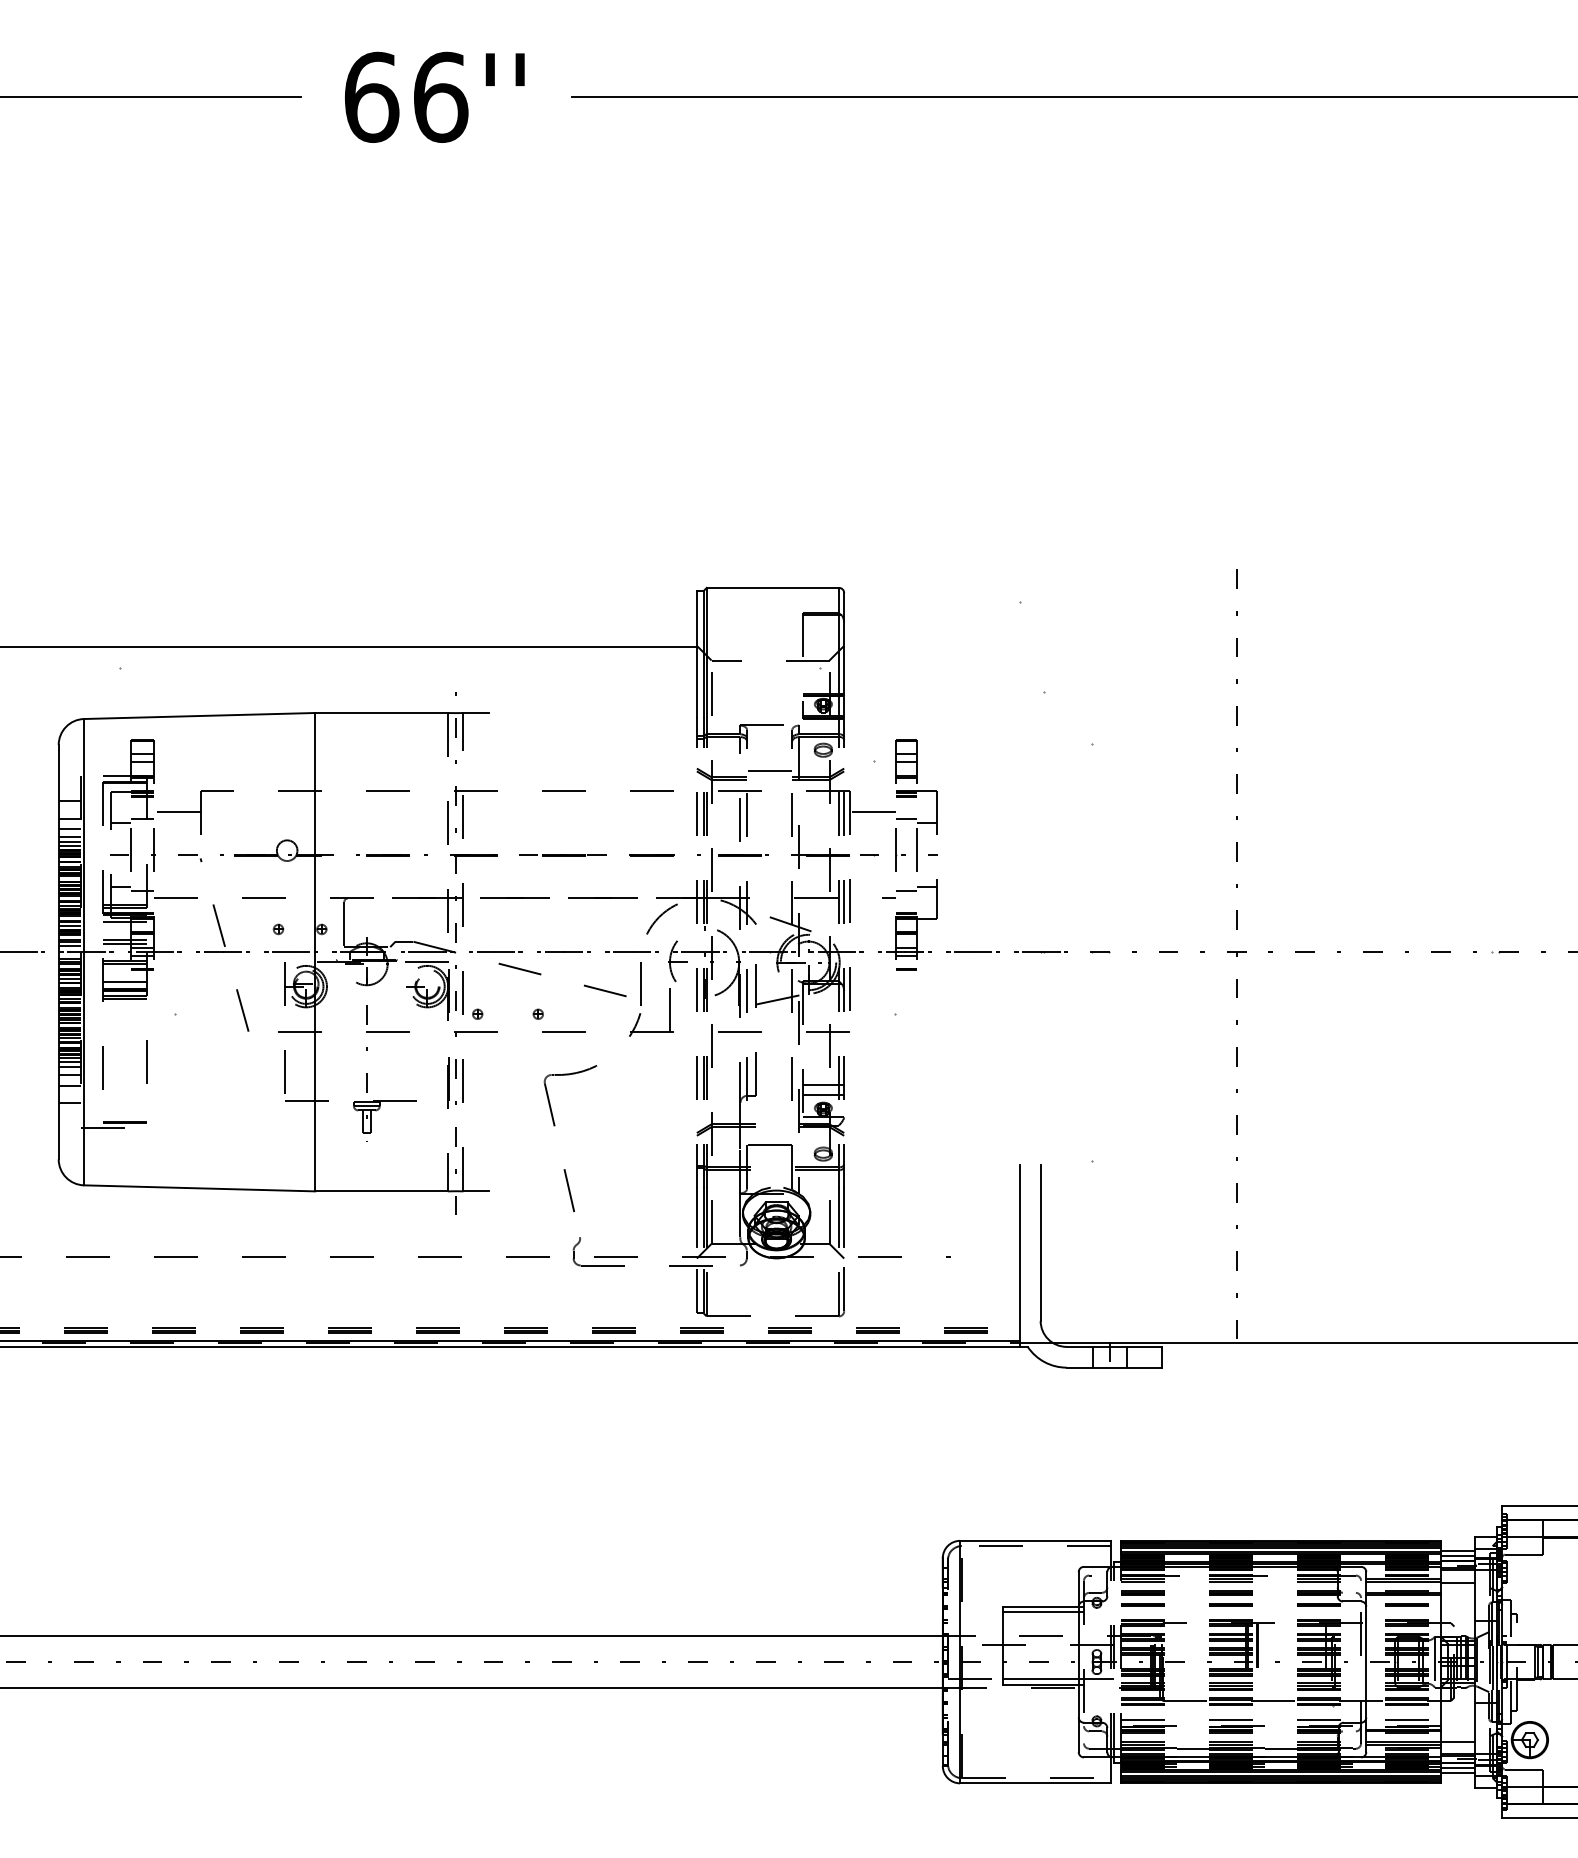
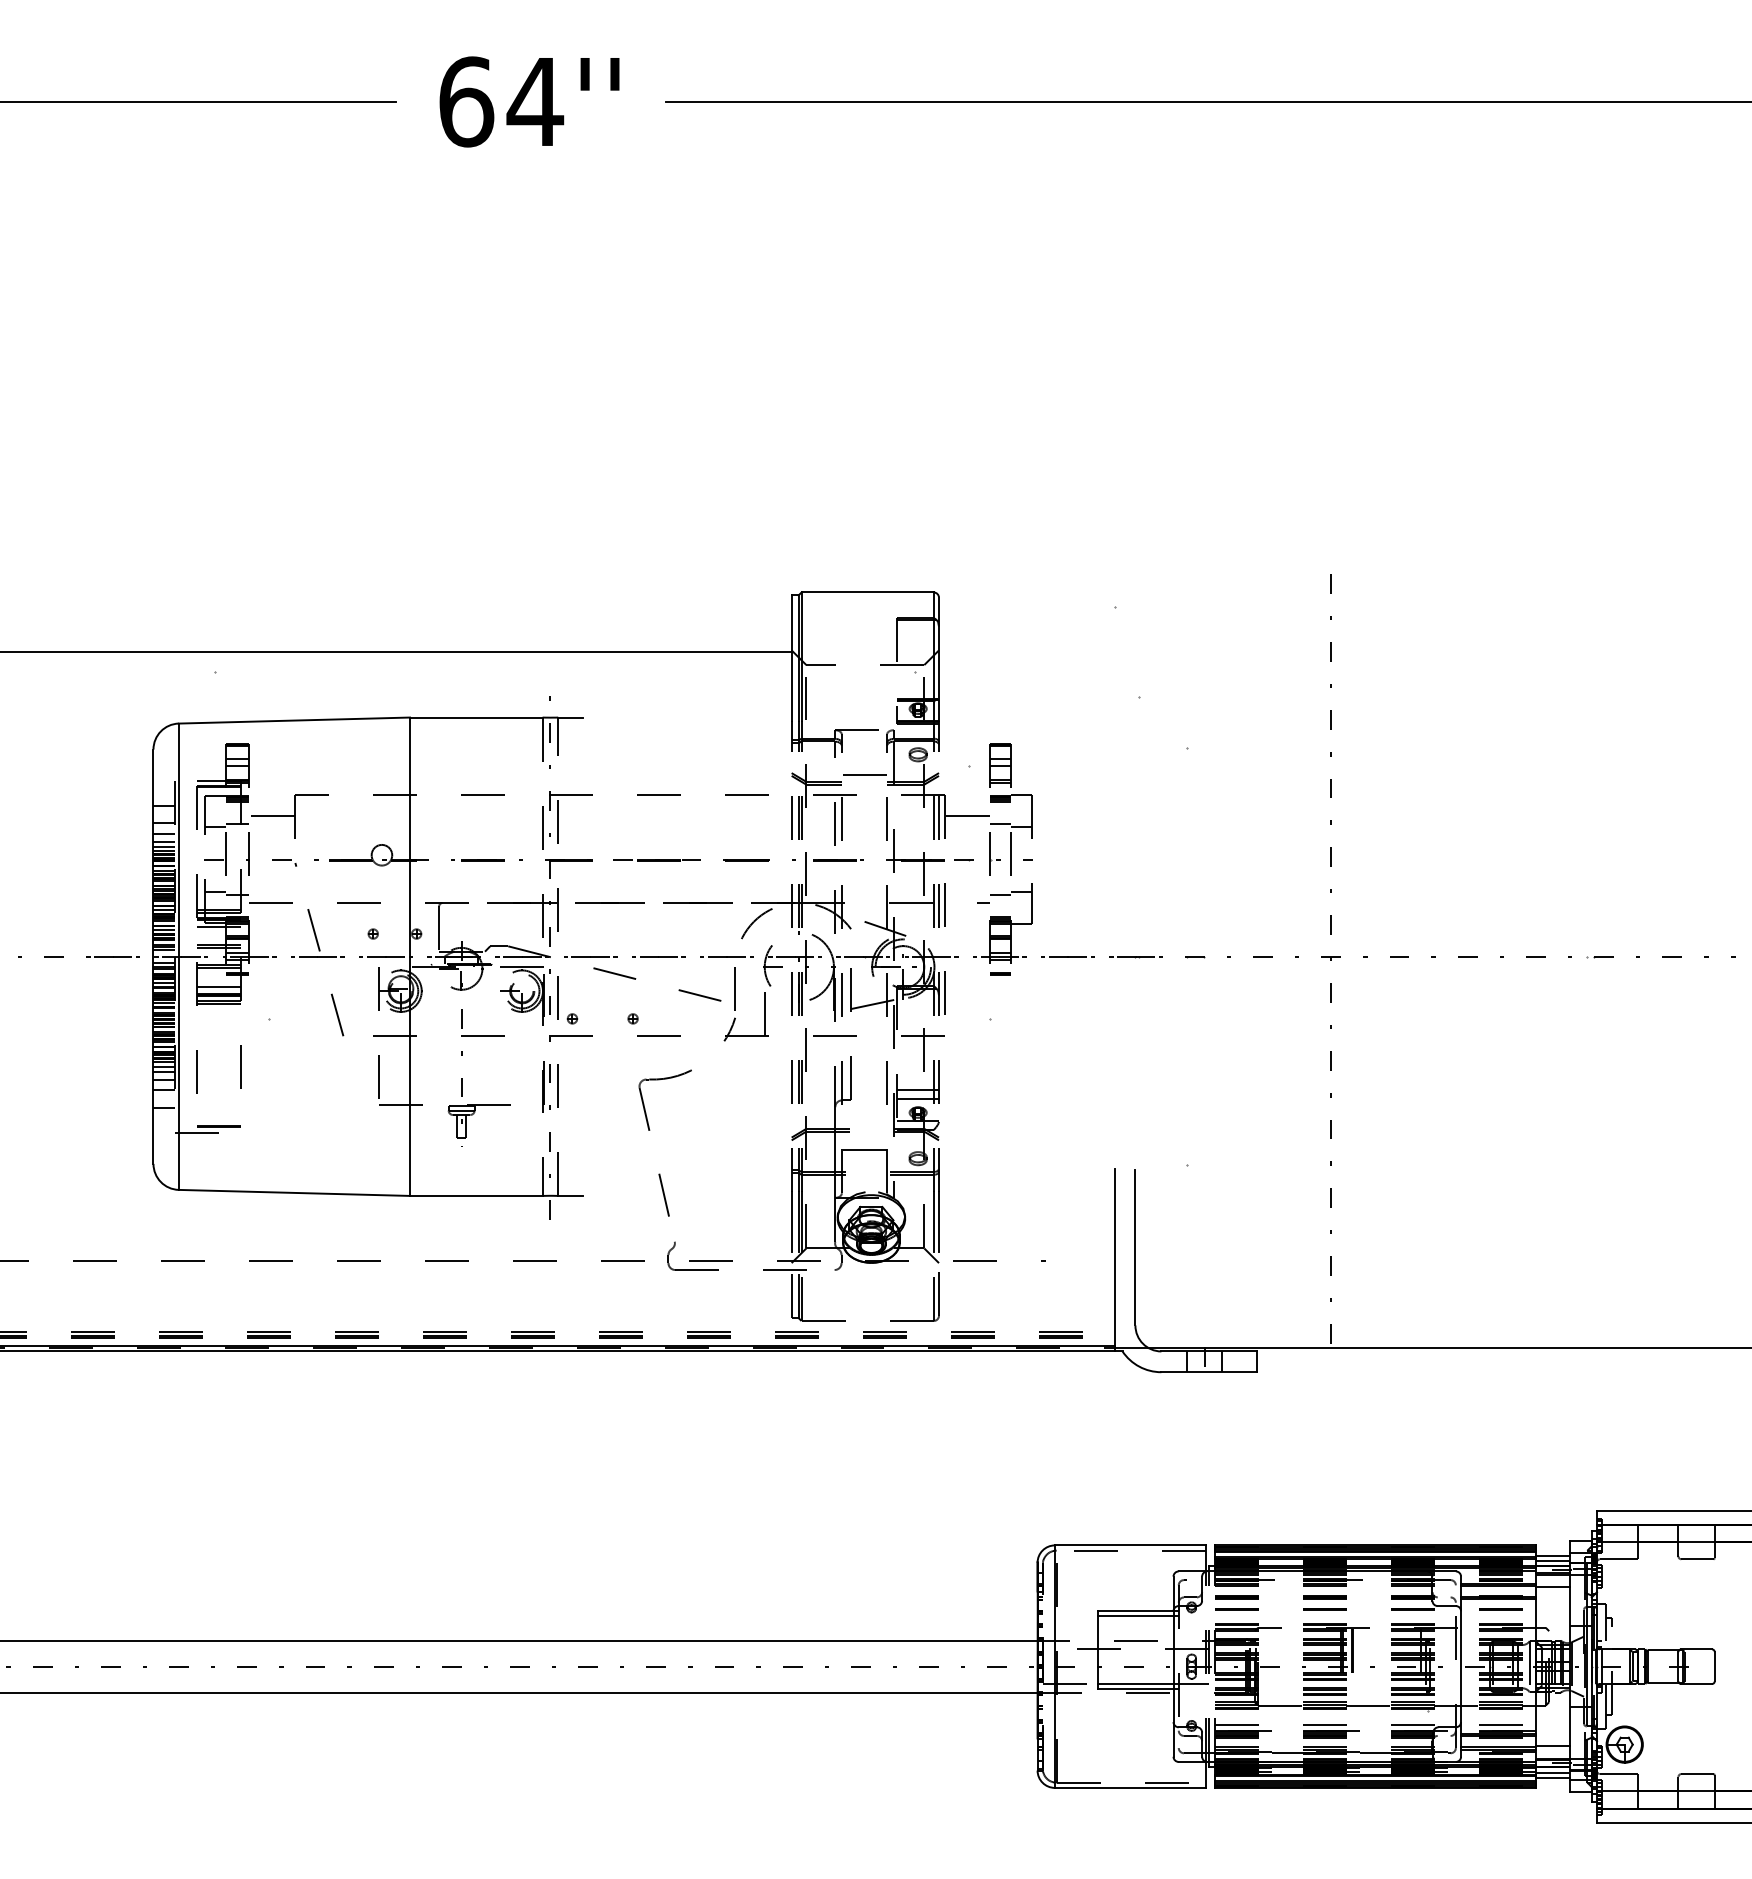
text: (440, 96) -> (535, 101), 66'' -> 64''

